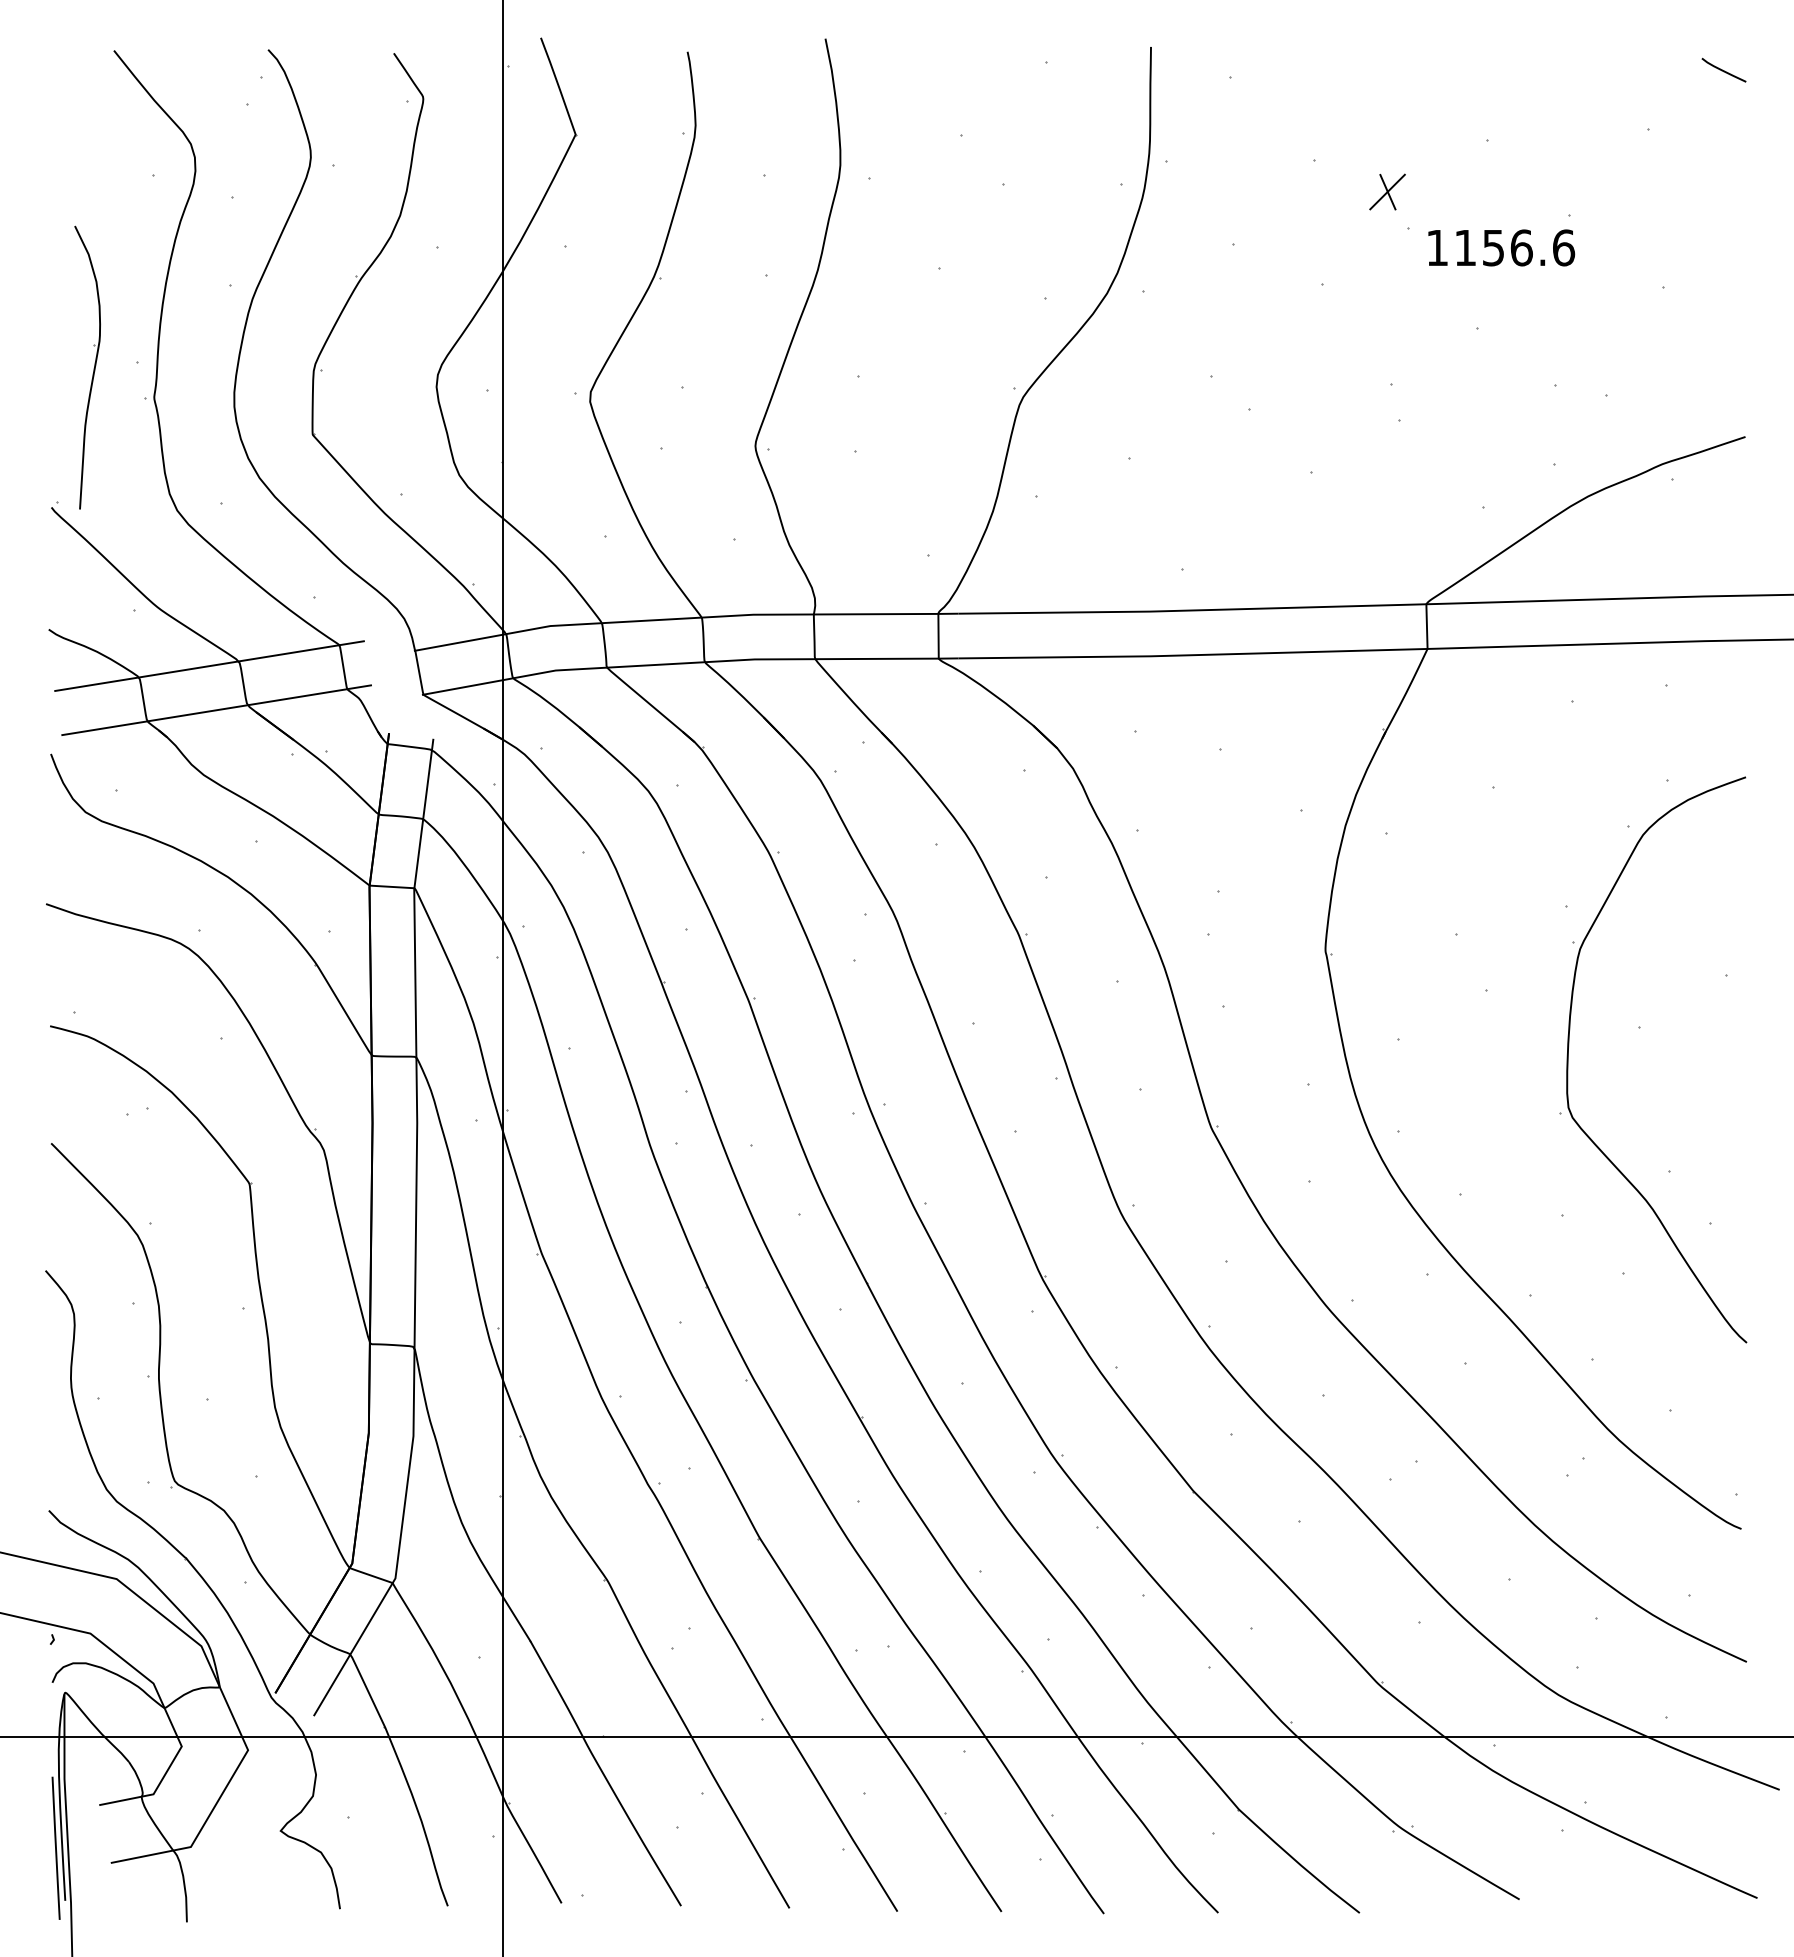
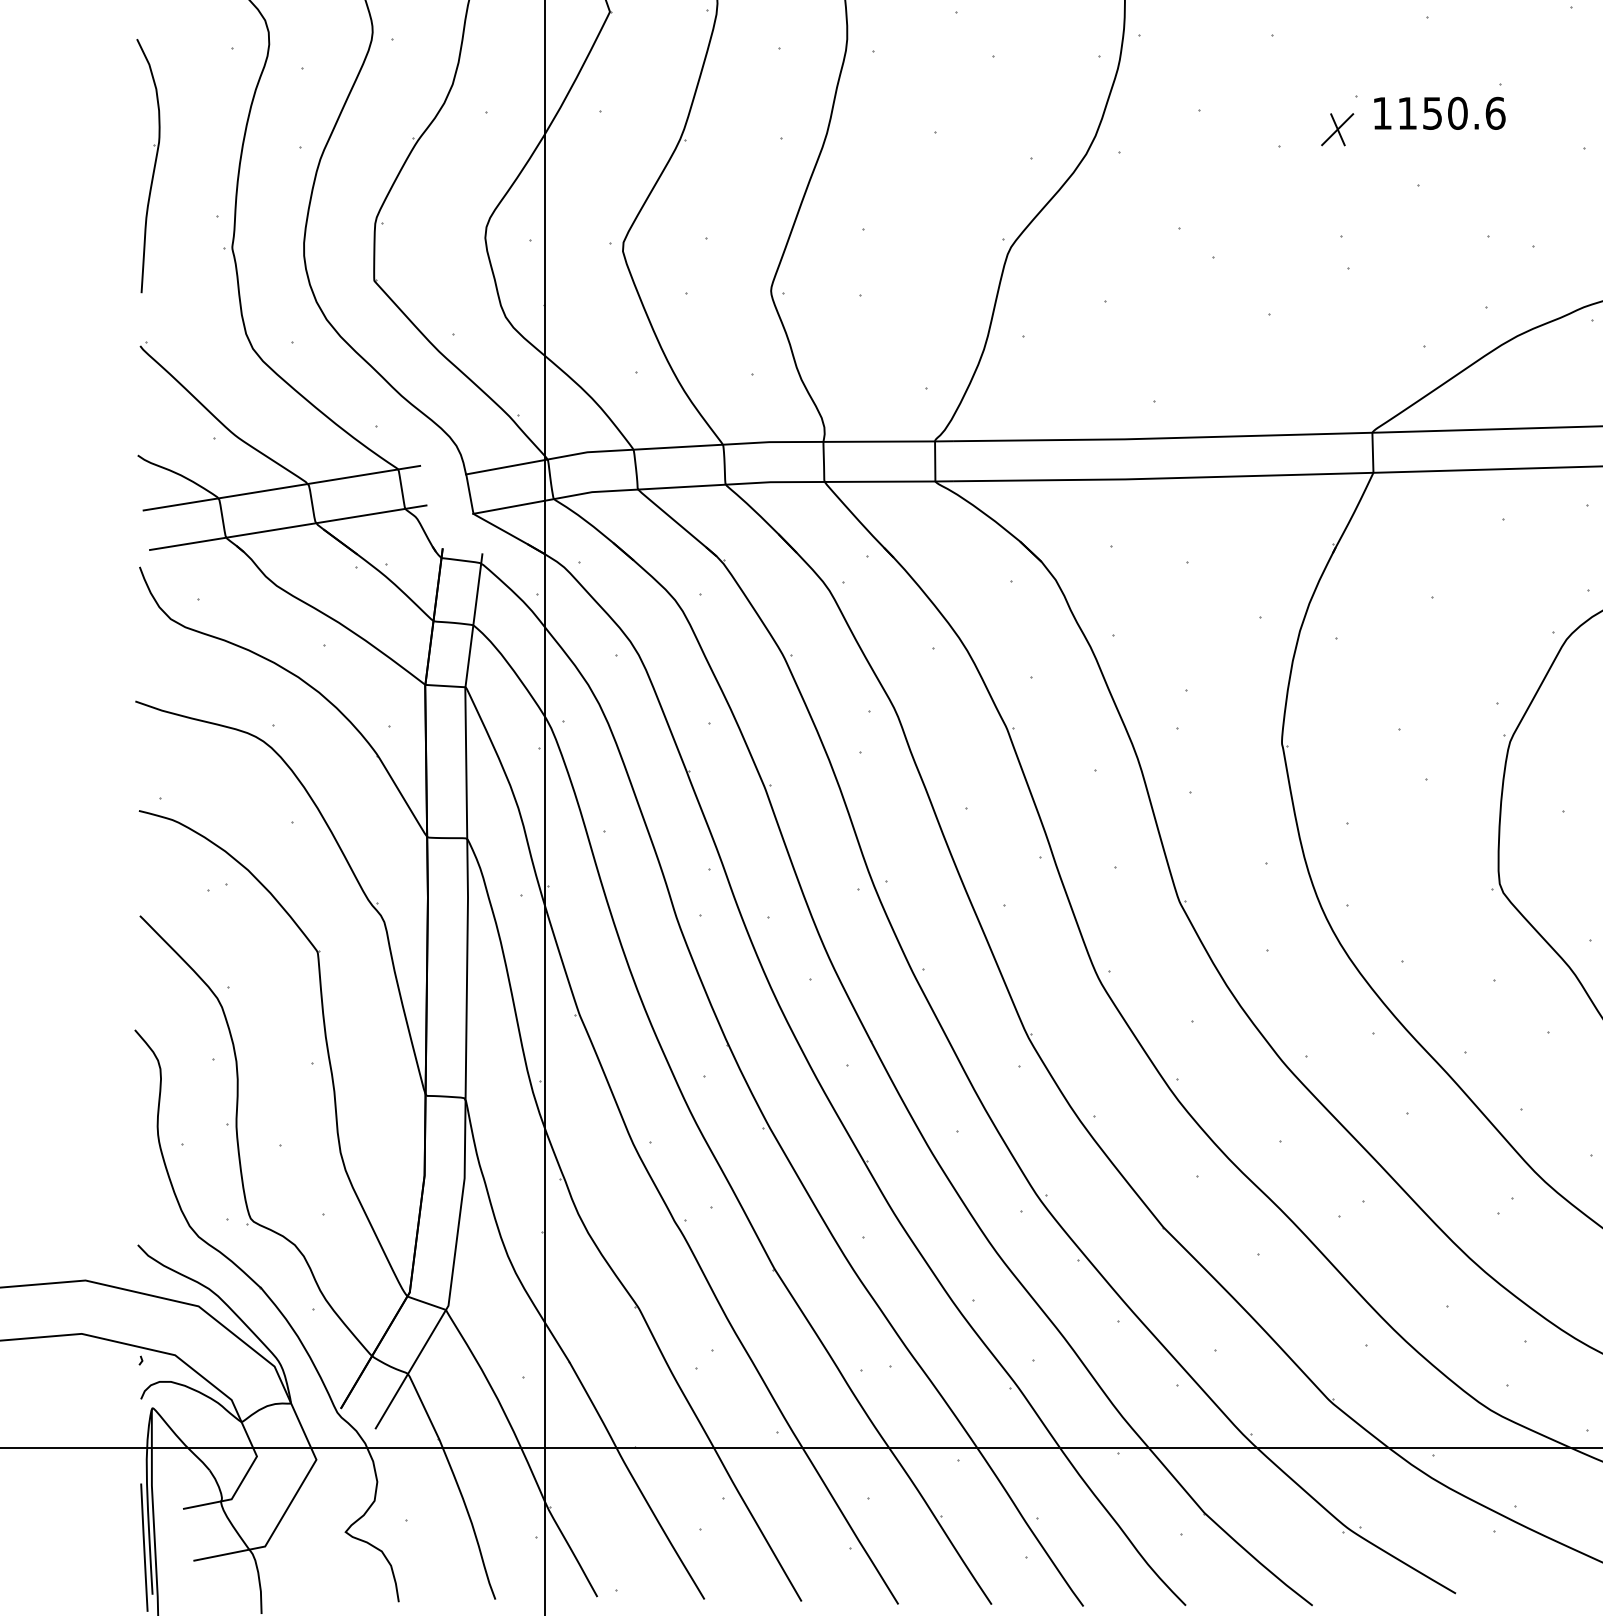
part: (1387, 191) -> (1337, 129), moved
text: (1521, 247) -> (1457, 113), 1156.6 -> 1150.6
part: (93, 368) -> (153, 166), moved

